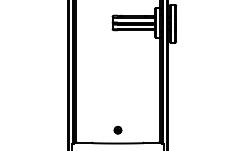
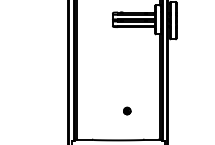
part: (117, 129) -> (126, 110), moved

